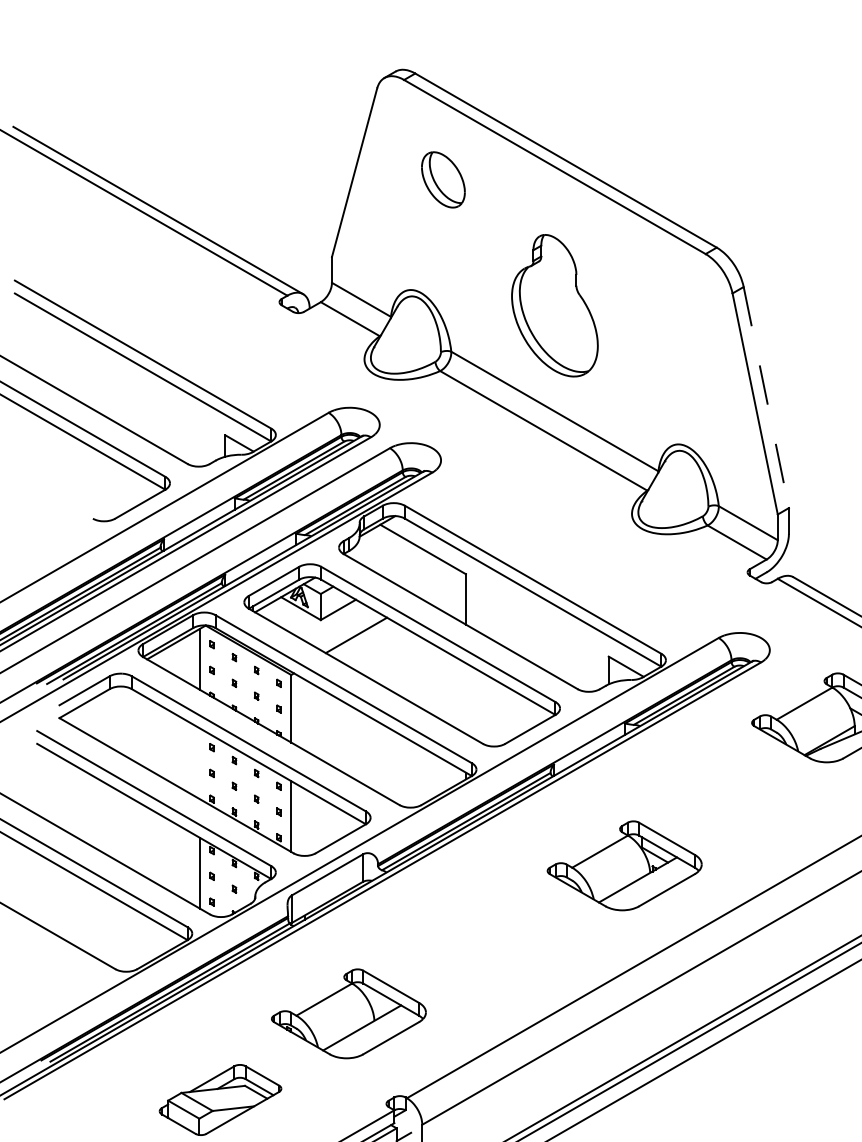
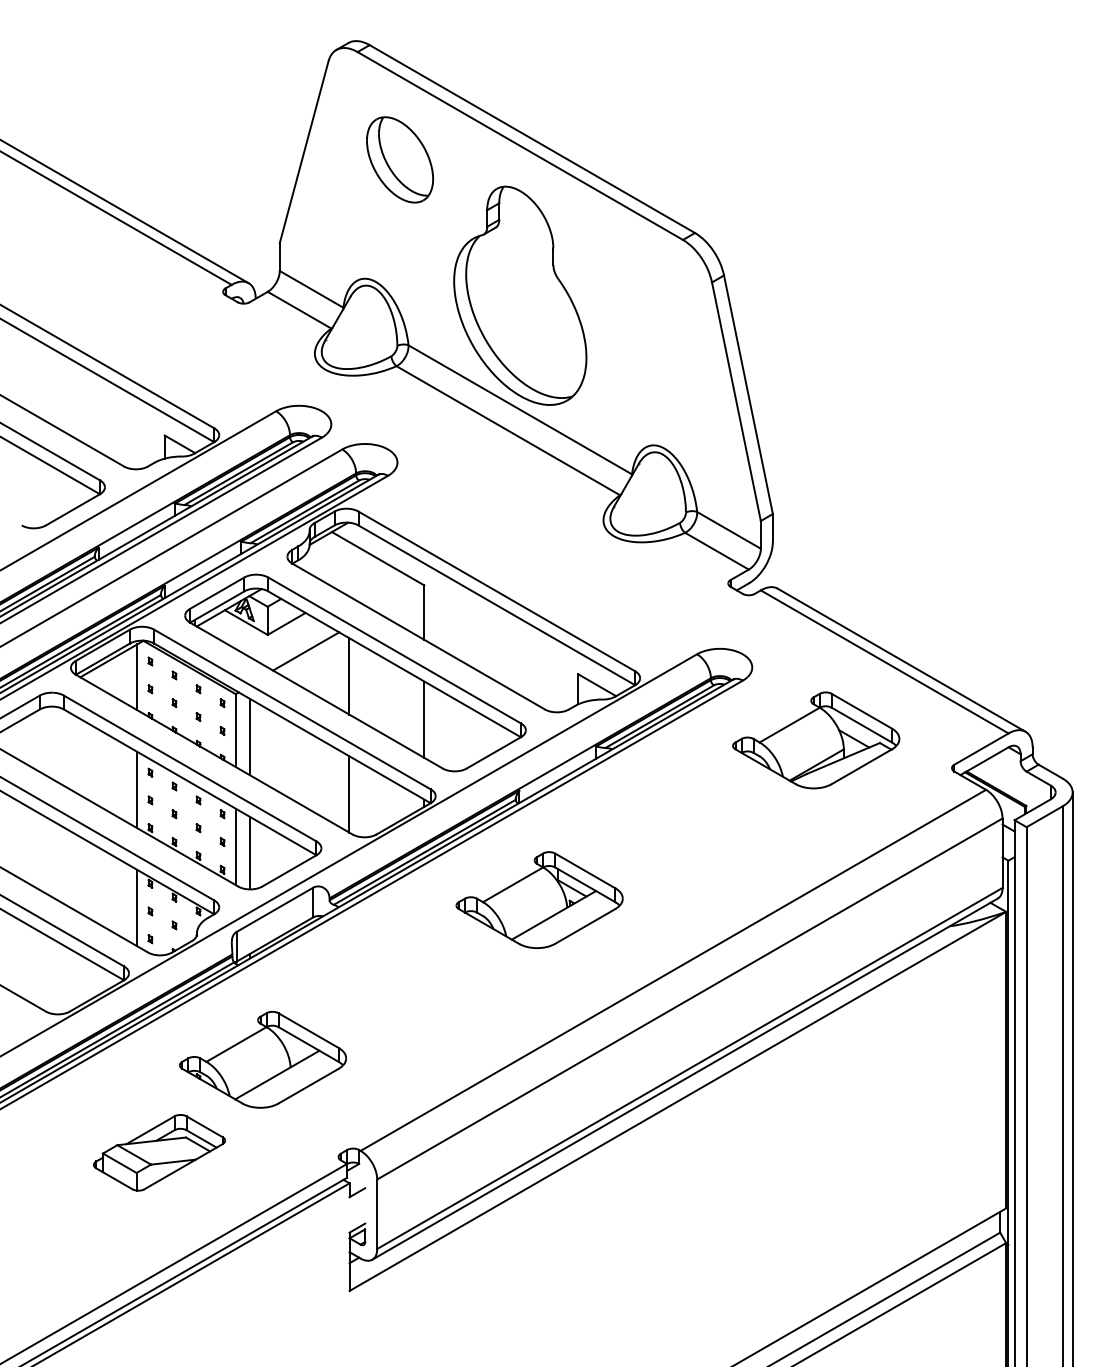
part: (442, 179) -> (399, 159), size x1.43
part: (555, 305) -> (520, 295), size x1.43
line: (766, 397) -> (748, 394), dashed -> solid
line: (396, 658) -> (349, 676), added
line: (466, 698) -> (424, 719), added
line: (304, 715) -> (250, 737), added
line: (200, 763) -> (137, 789), added
line: (396, 767) -> (349, 794), added
line: (304, 822) -> (250, 853), added
part: (624, 865) -> (539, 899), moved
part: (349, 1013) -> (263, 1059), moved

